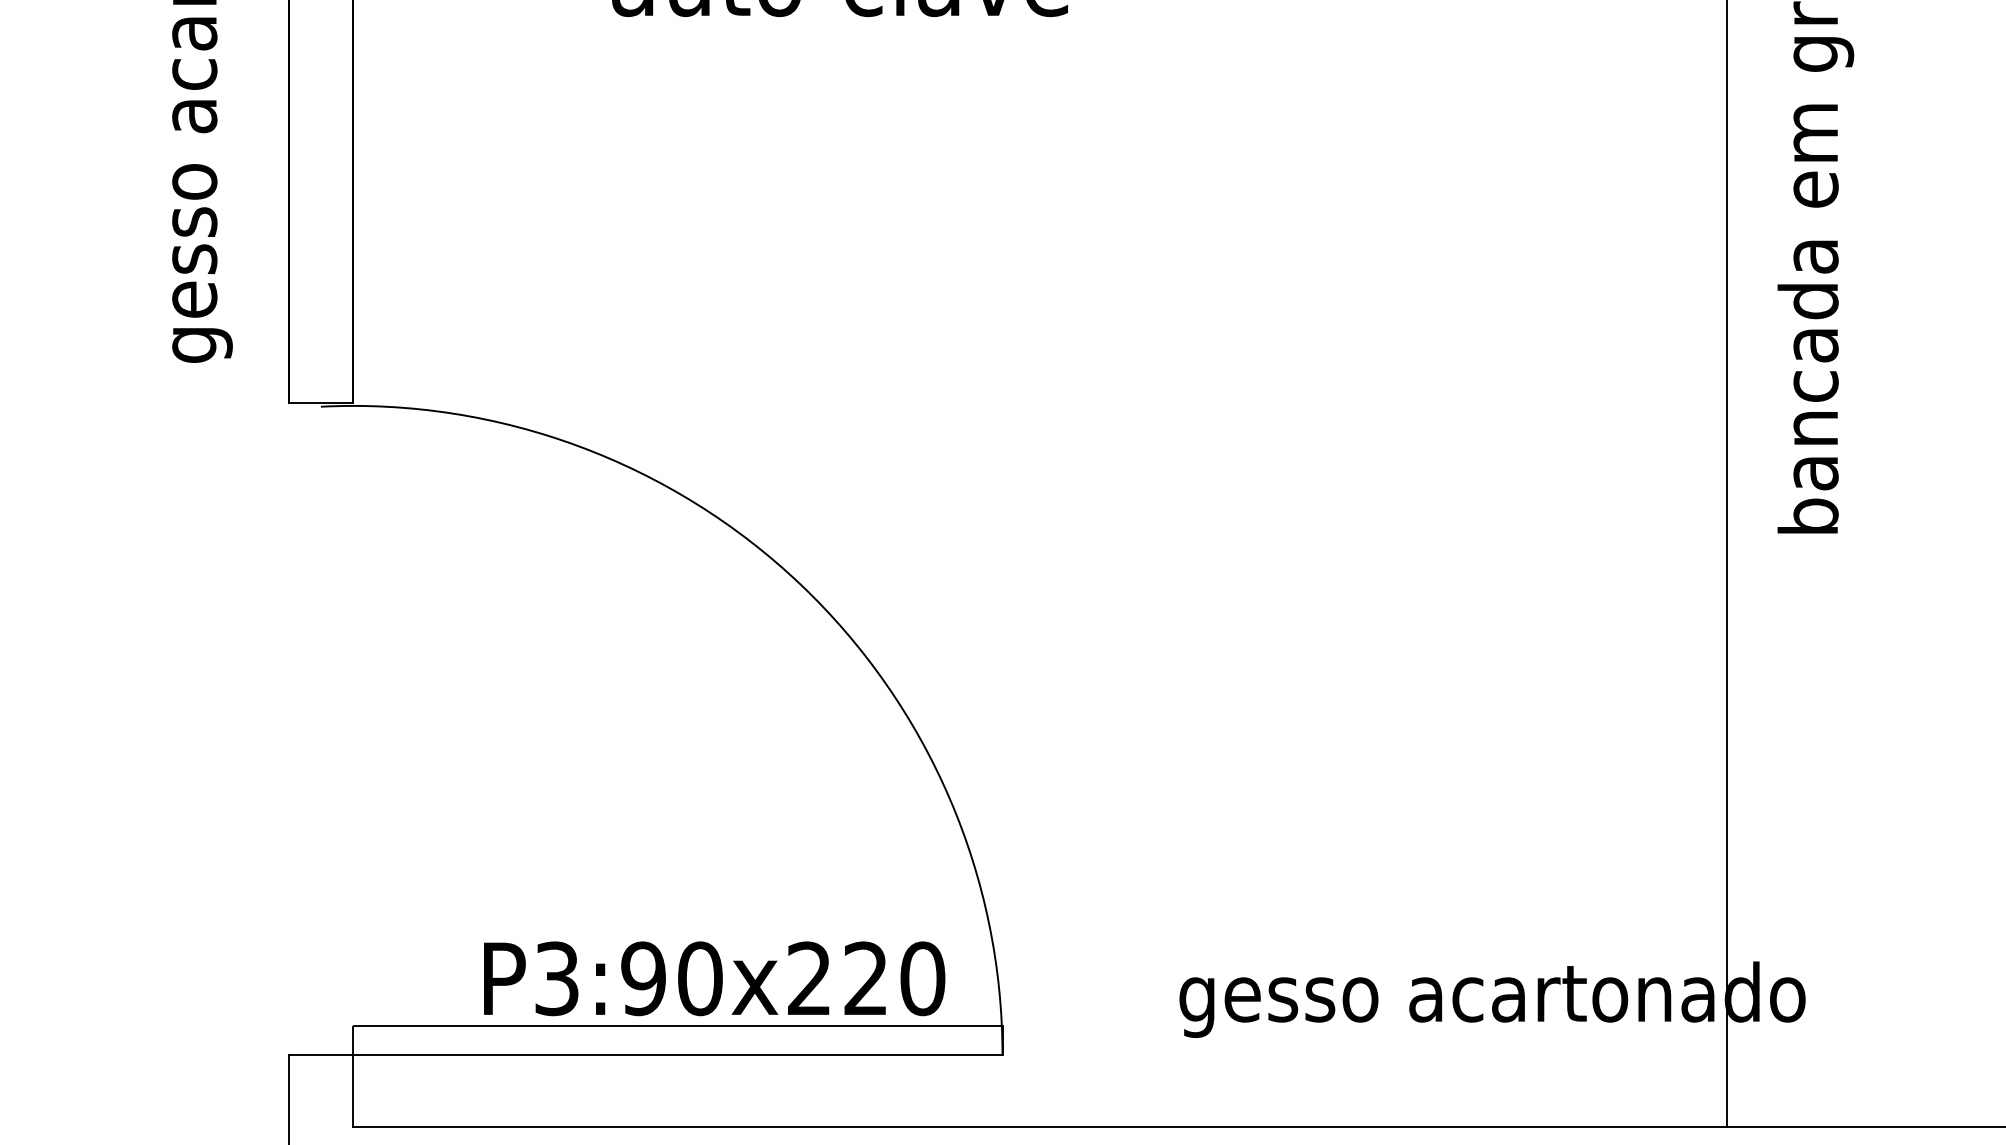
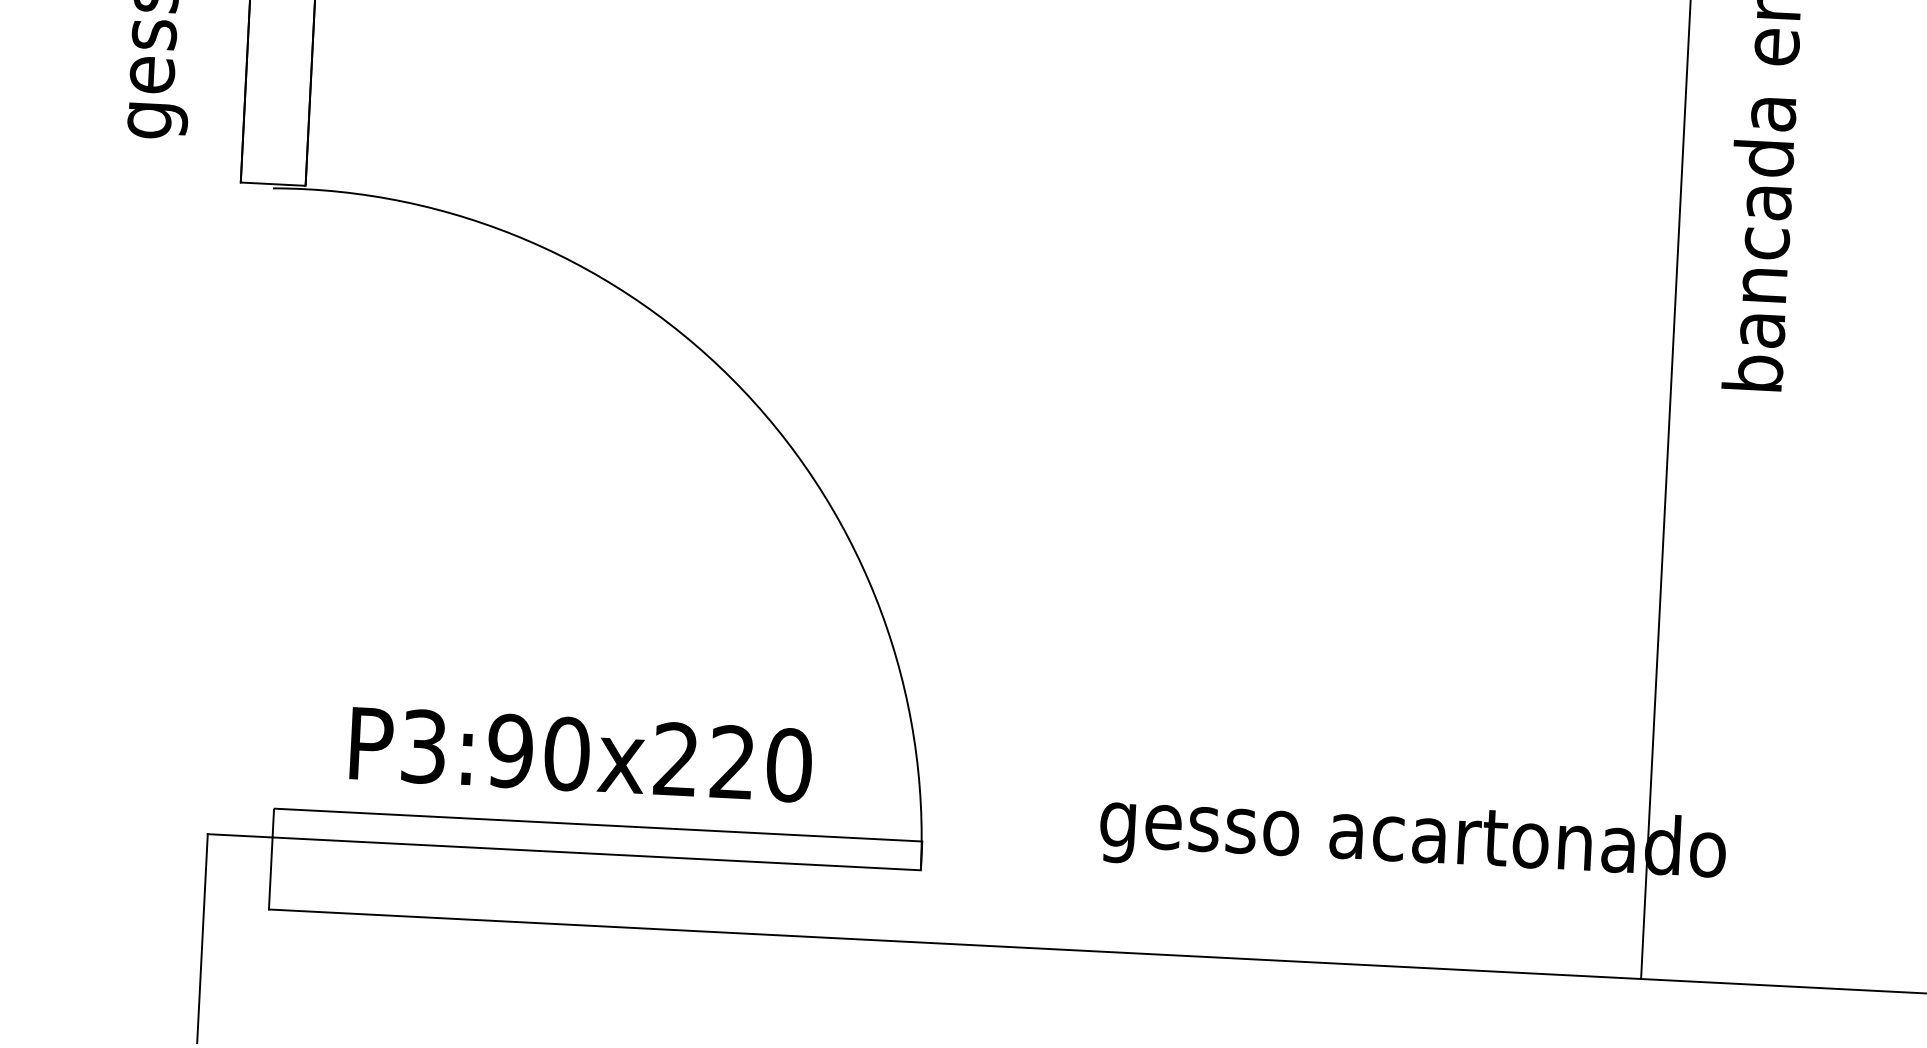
text: (714, 978) -> (581, 754), moved

